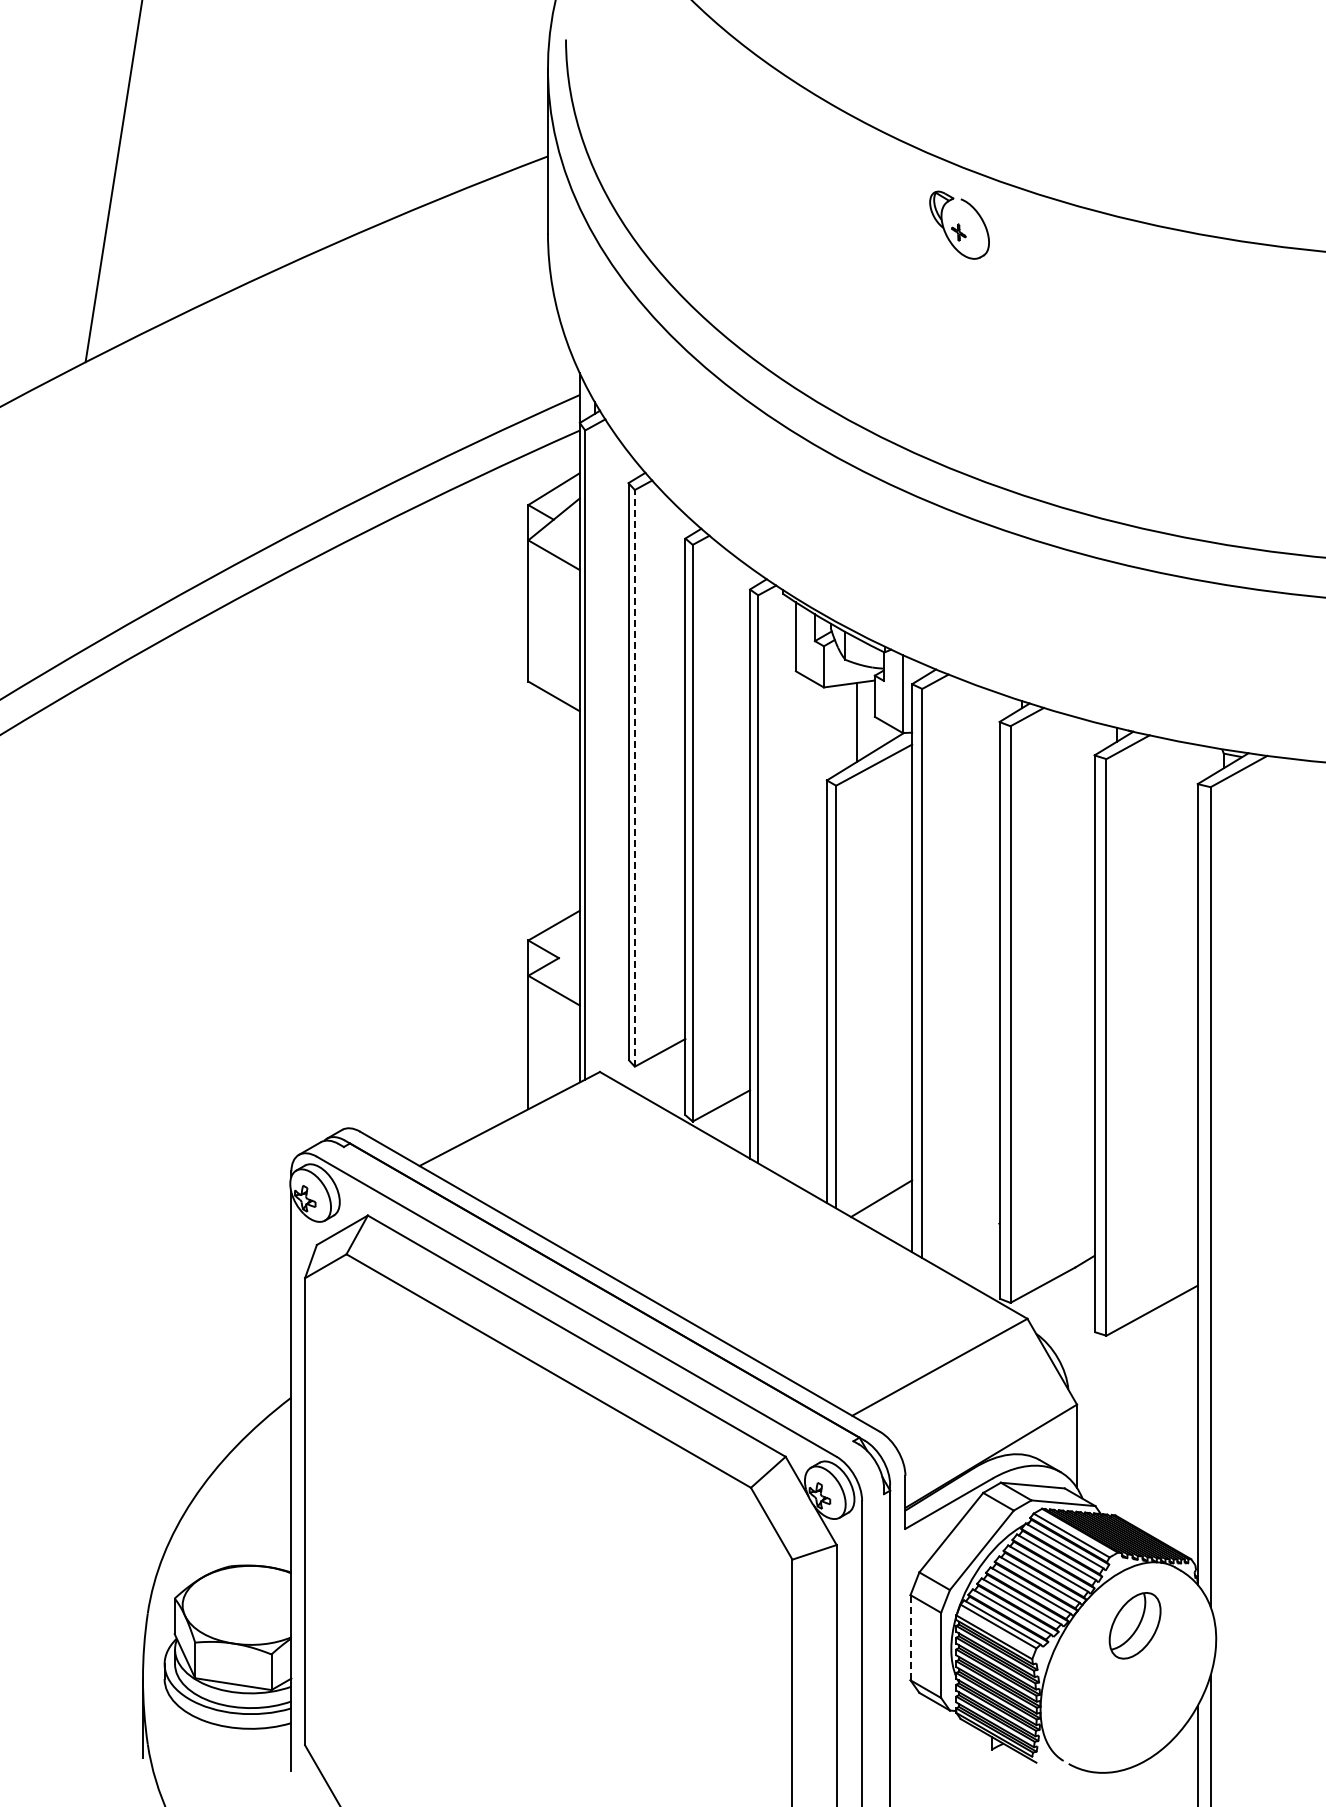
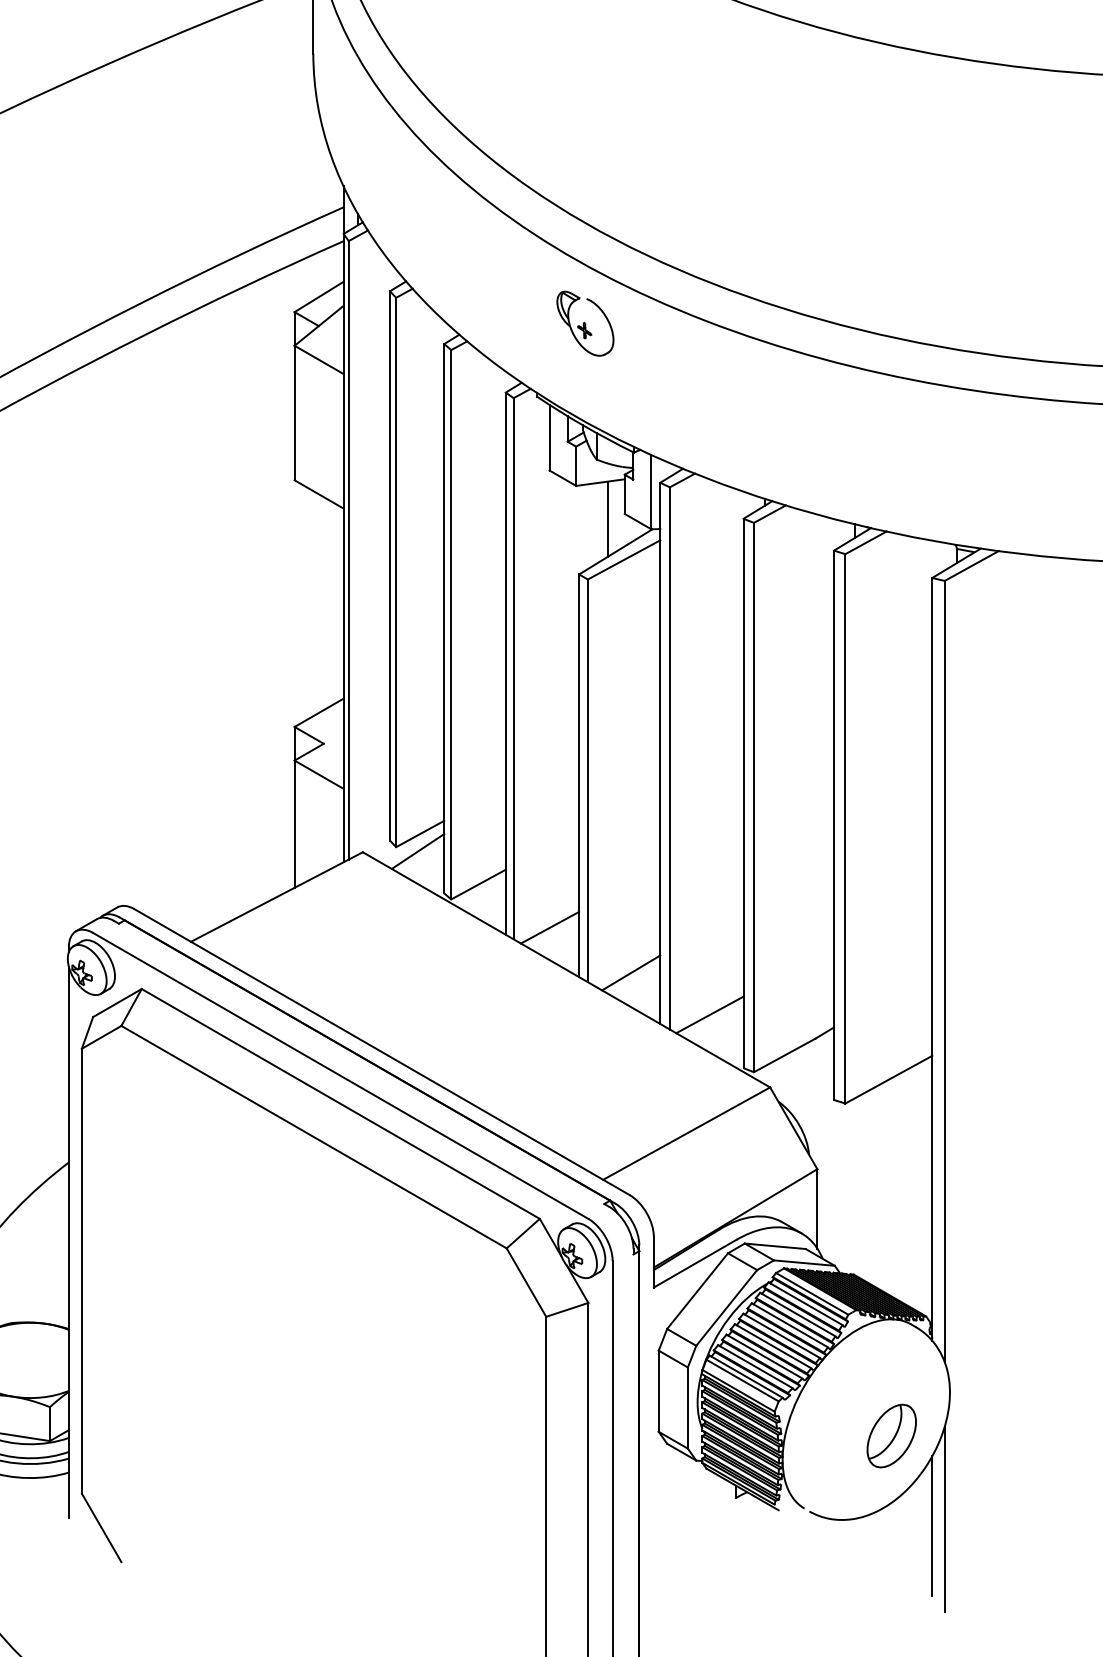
part: (959, 224) -> (585, 323), moved
line: (634, 777) -> (395, 571), dashed -> solid
line: (657, 1070) -> (417, 850), added
line: (795, 1150) -> (549, 927), added
line: (963, 1242) -> (709, 1014), added
part: (1134, 1625) -> (891, 1435), moved
line: (910, 1637) -> (658, 1391), dashed -> solid

